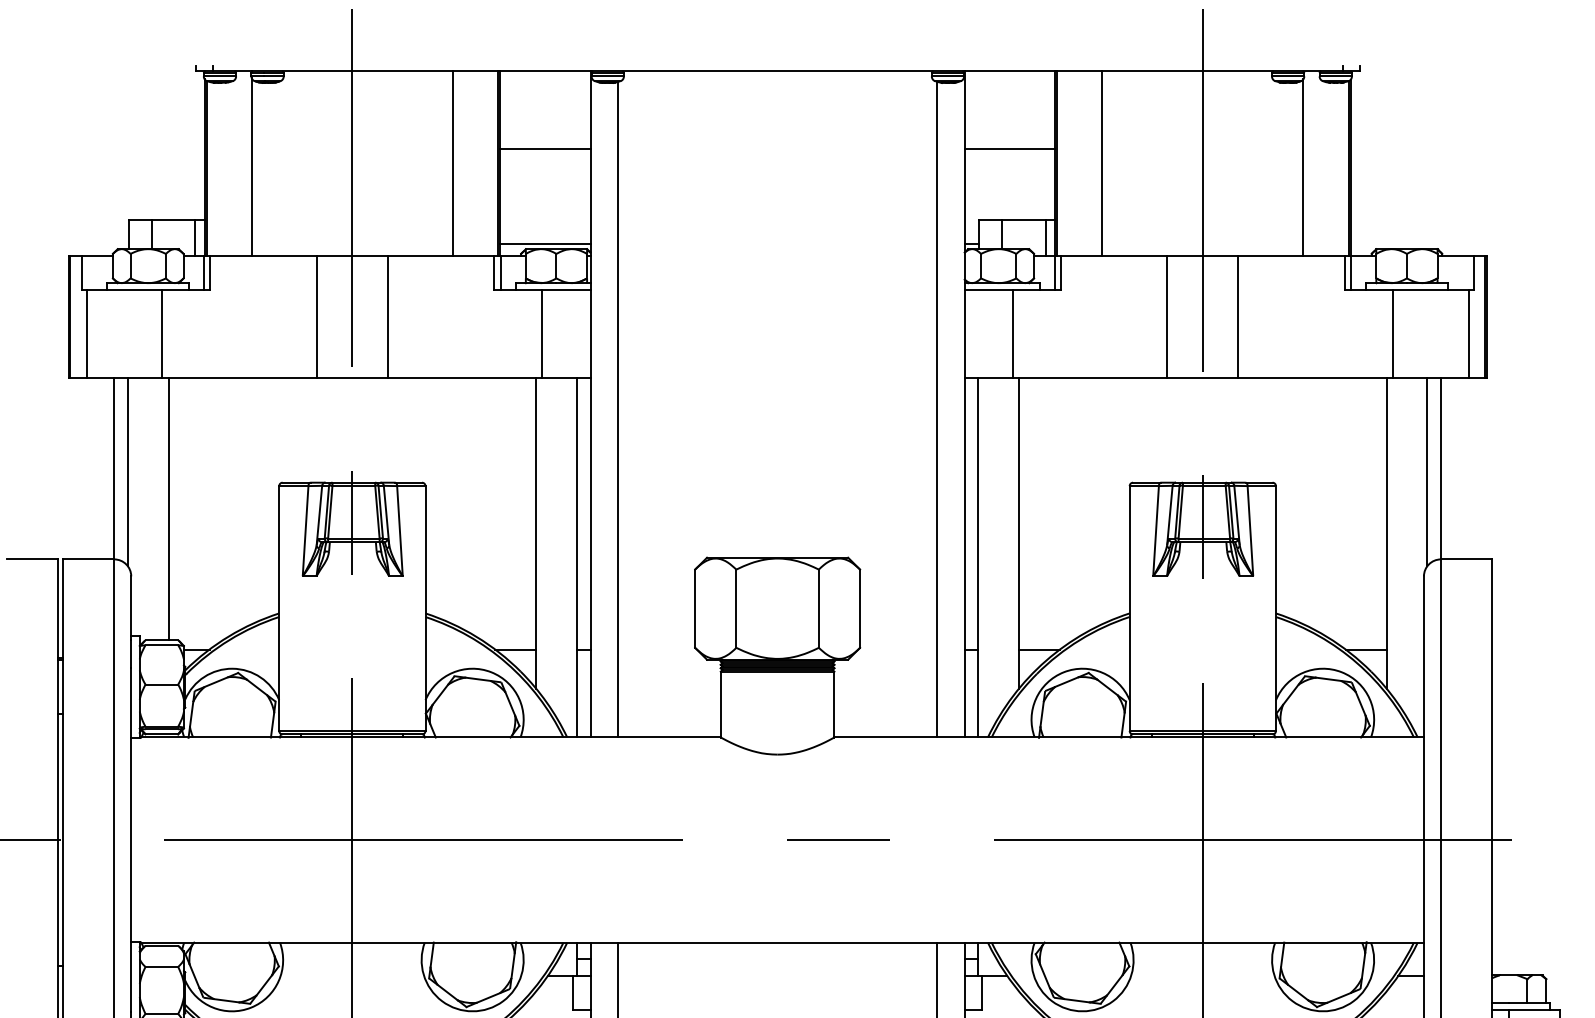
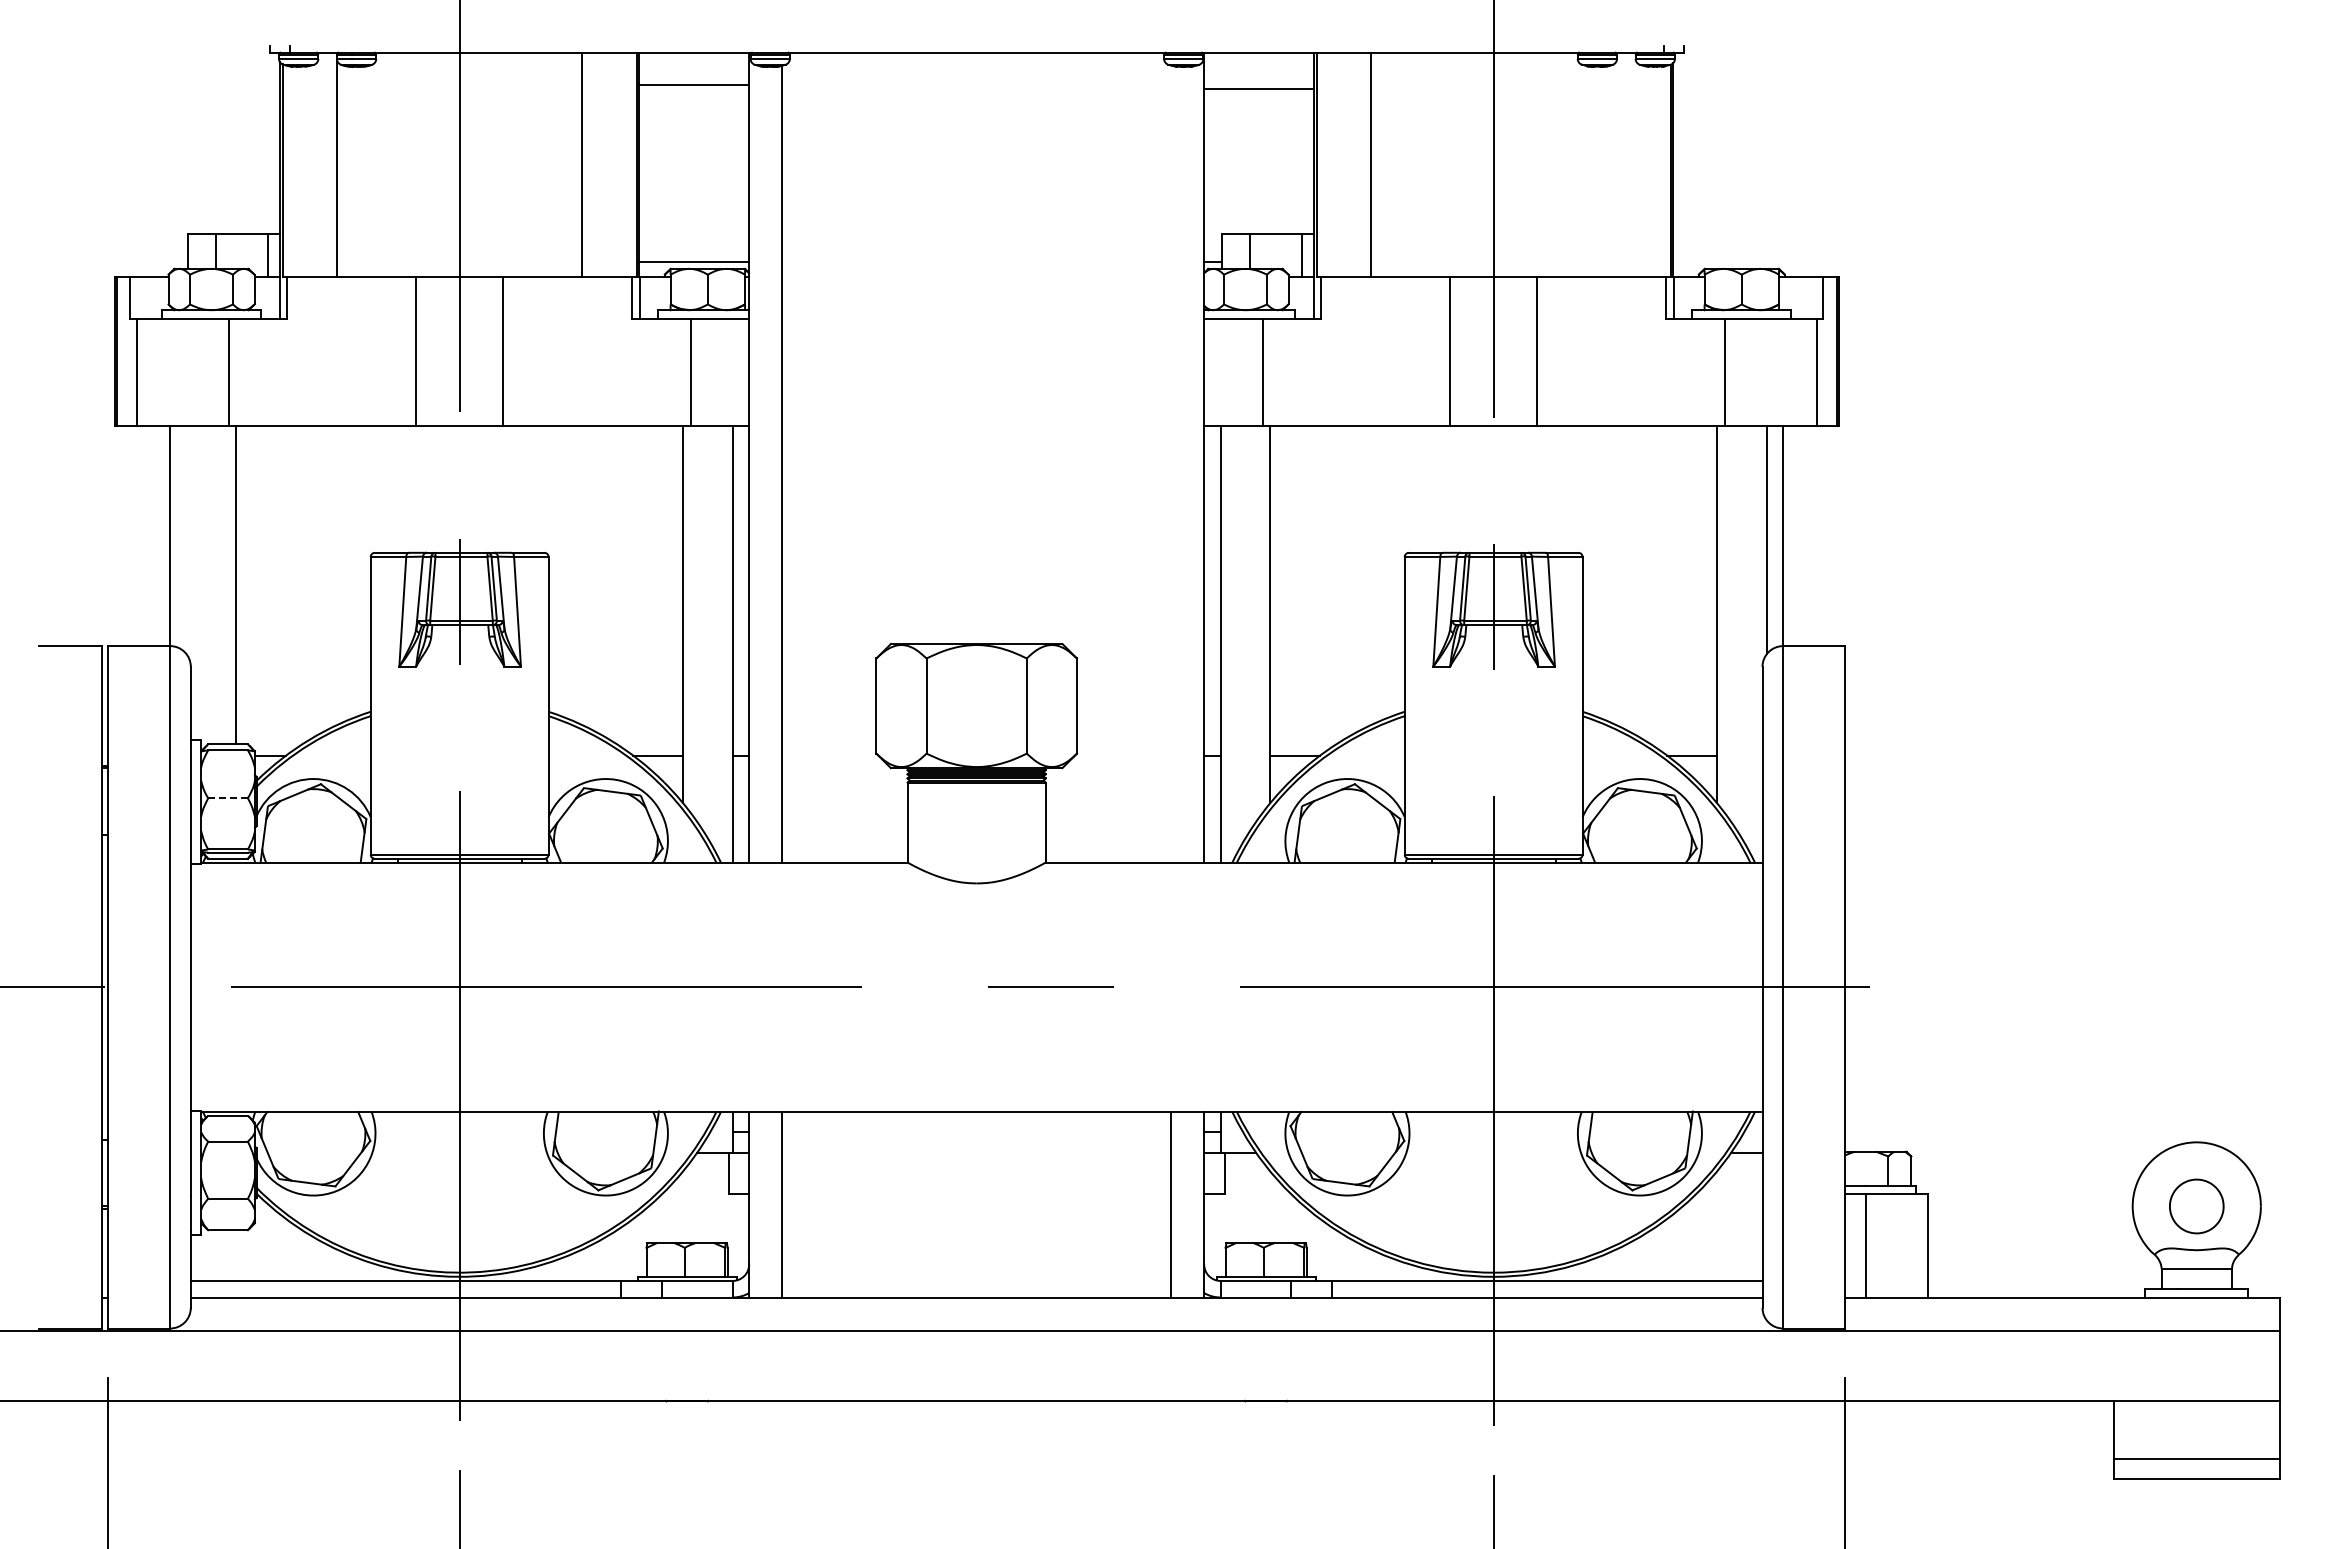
line: (545, 148) -> (694, 84), moved
line: (1010, 148) -> (1259, 88), moved
line: (1303, 167) -> (1616, 169), removed
line: (937, 409) -> (1171, 463), removed
line: (127, 472) -> (186, 540), removed
line: (162, 684) -> (228, 798), solid -> dashed

